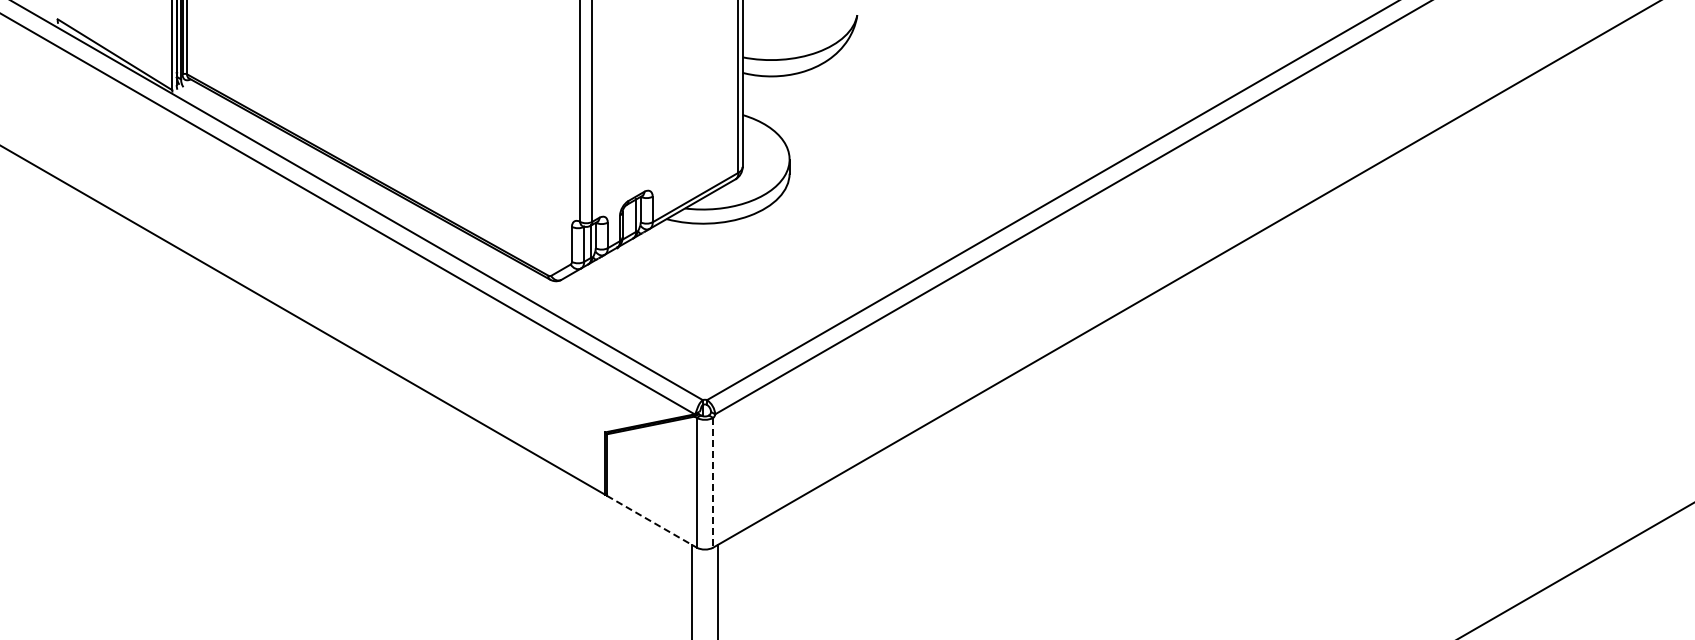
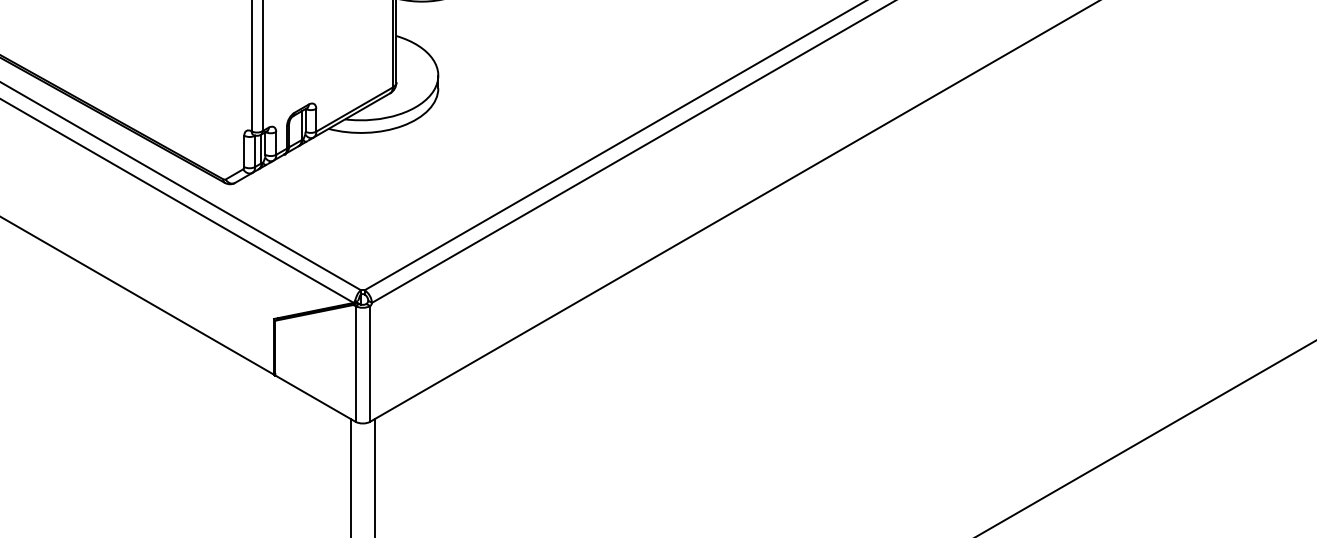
line: (713, 482) -> (370, 363), dashed -> solid
line: (651, 521) -> (315, 398), dashed -> solid

